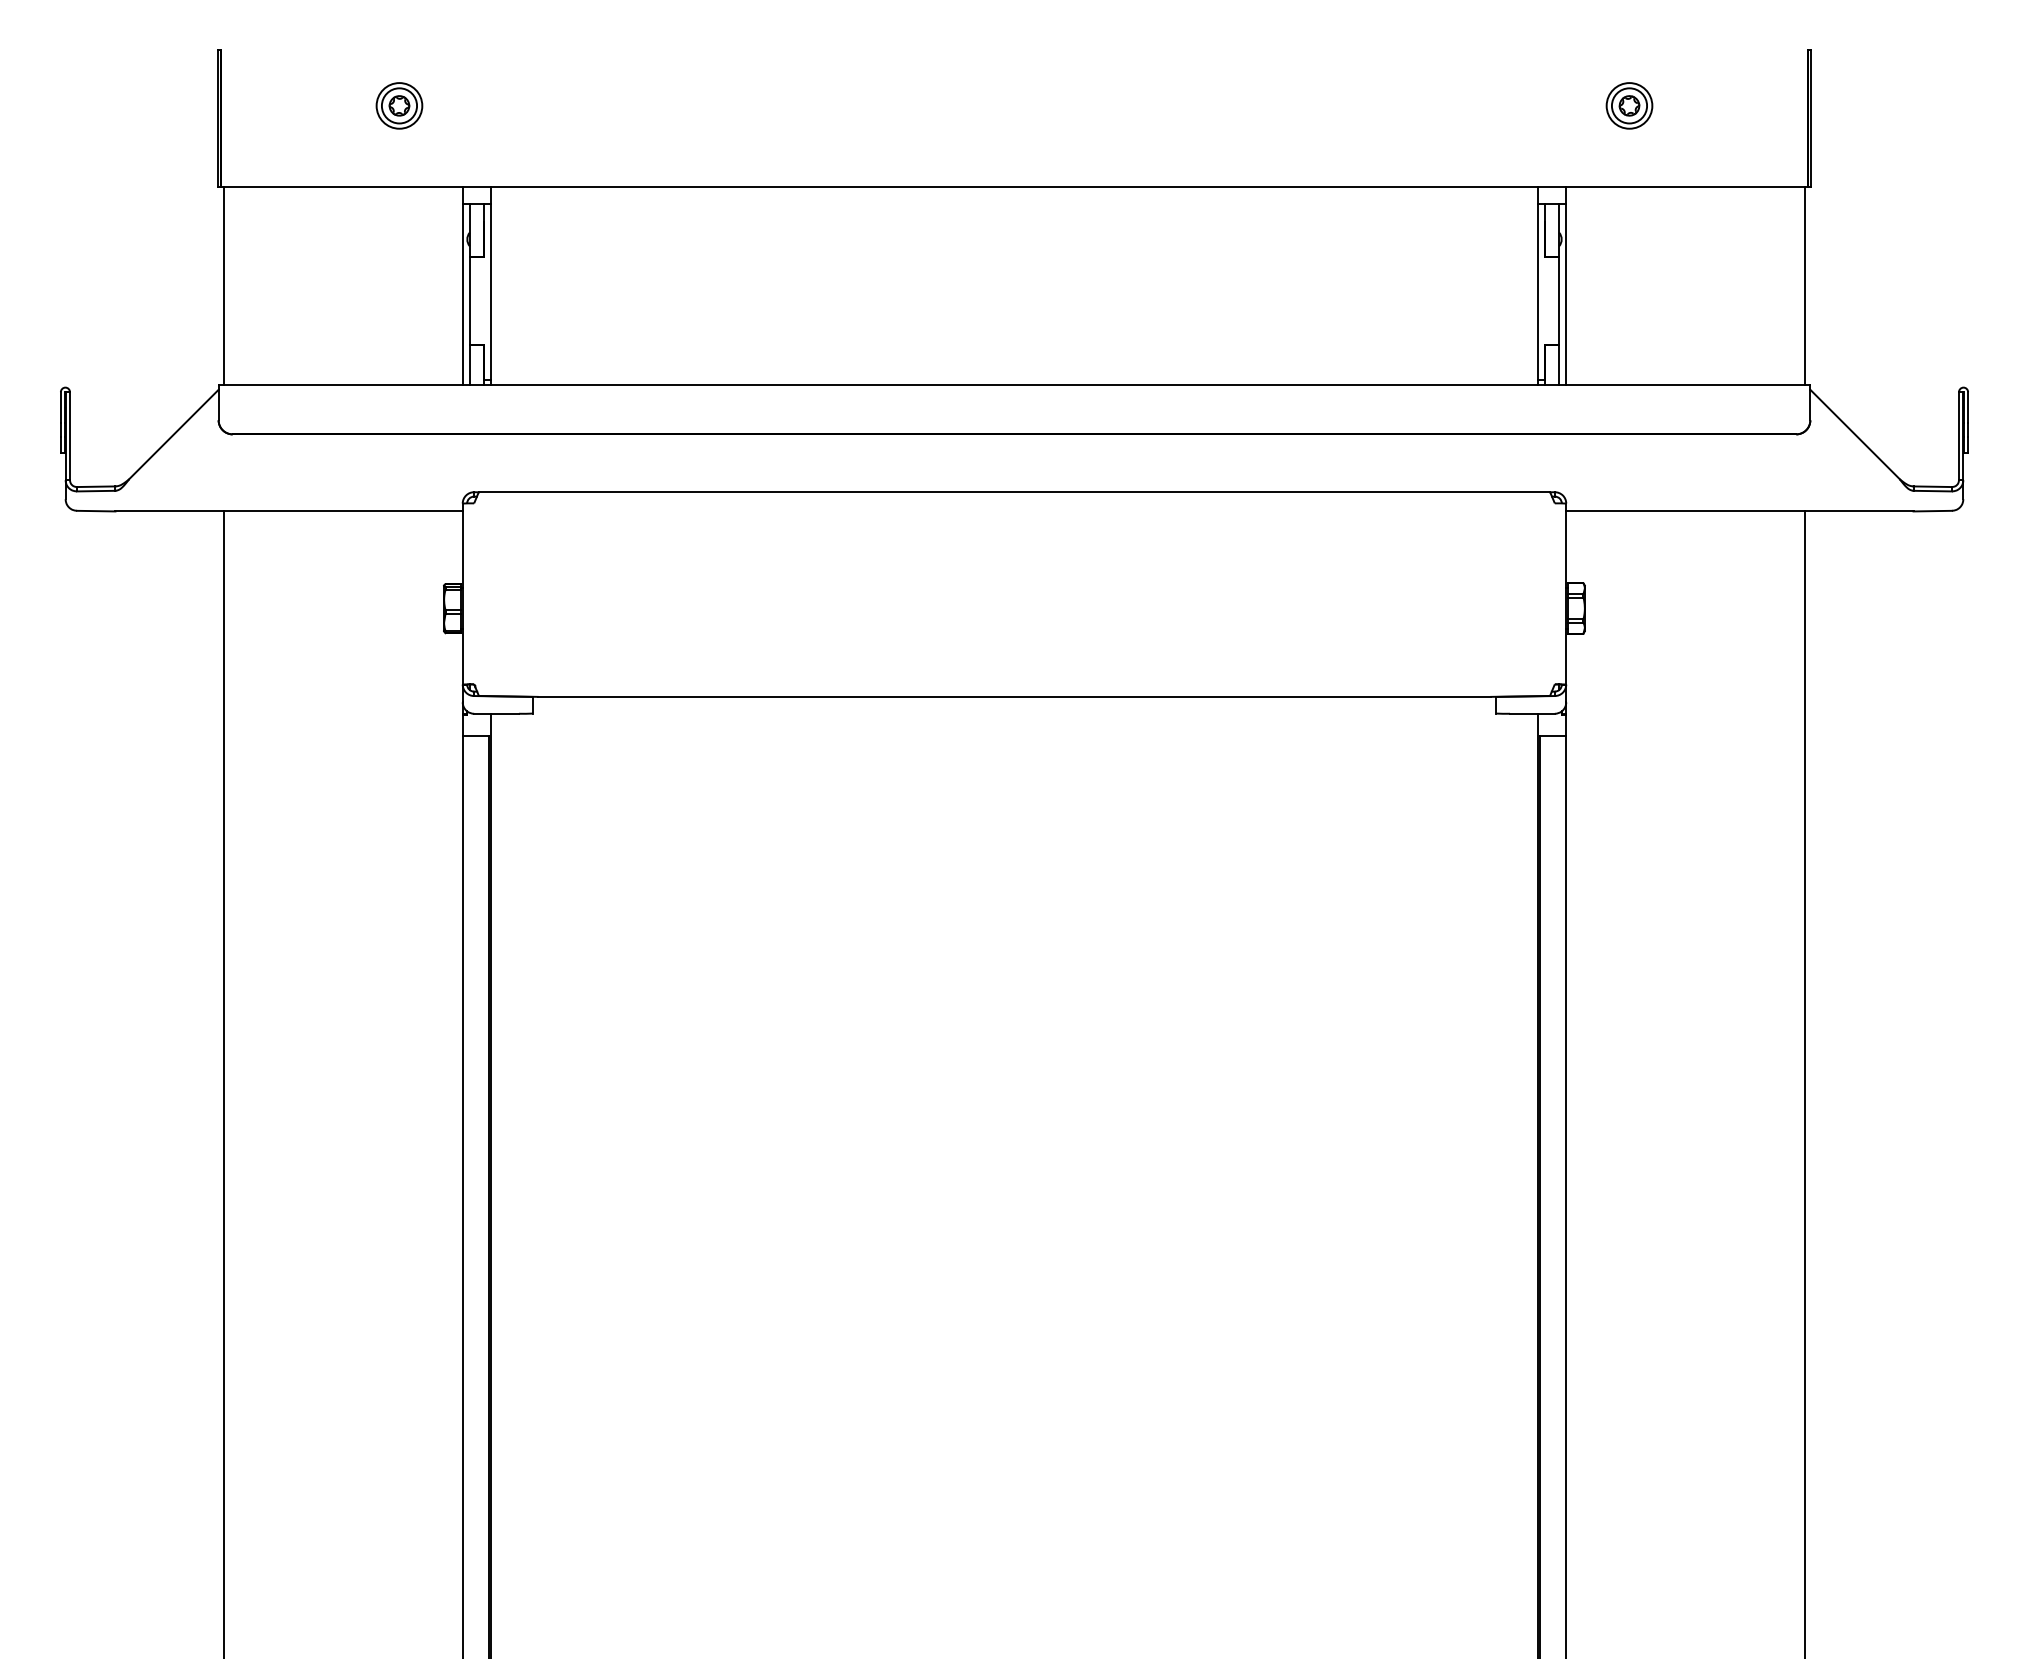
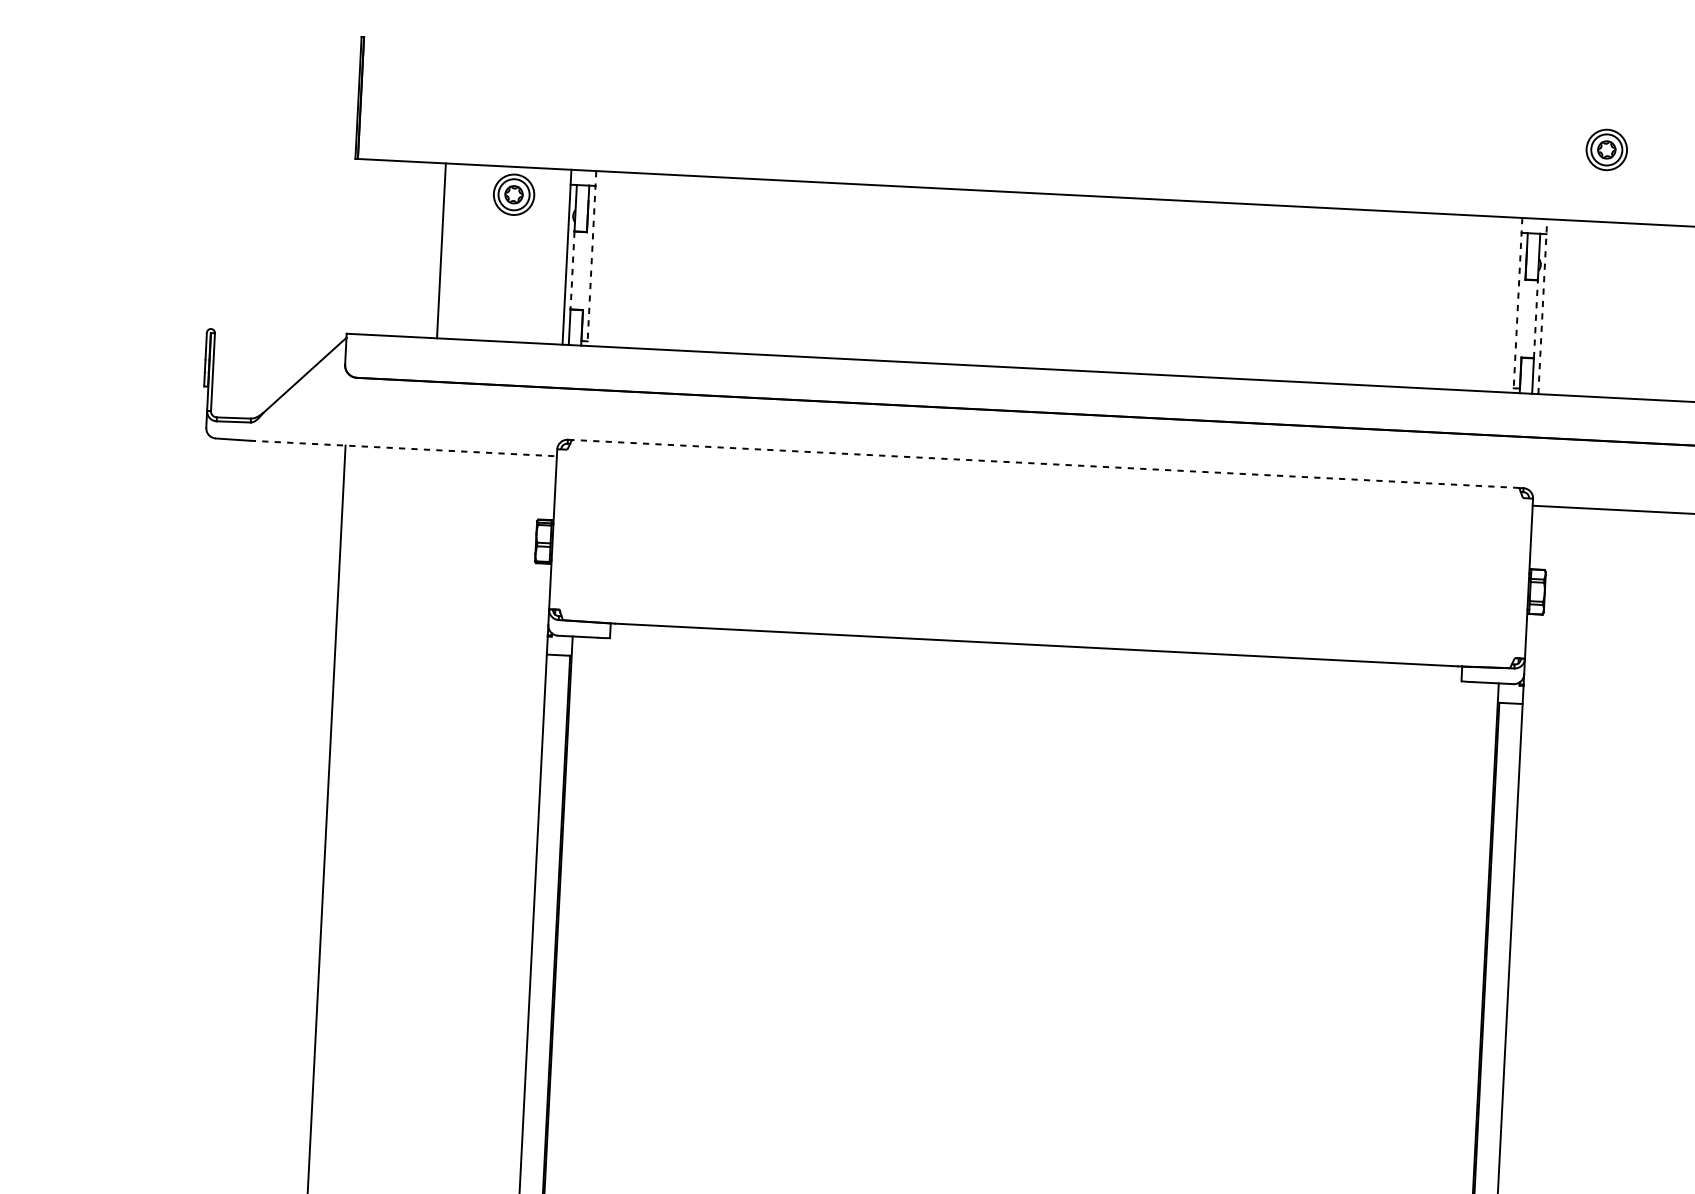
part: (399, 105) -> (514, 194), moved
line: (223, 286) -> (441, 251), moved
line: (490, 286) -> (591, 258), solid -> dashed
line: (1538, 286) -> (1518, 305), solid -> dashed
line: (1566, 286) -> (1543, 306), solid -> dashed
line: (469, 300) -> (572, 270), solid -> dashed
line: (1559, 300) -> (1536, 318), solid -> dashed
line: (1014, 492) -> (1045, 464), solid -> dashed
line: (289, 511) -> (403, 448), solid -> dashed

